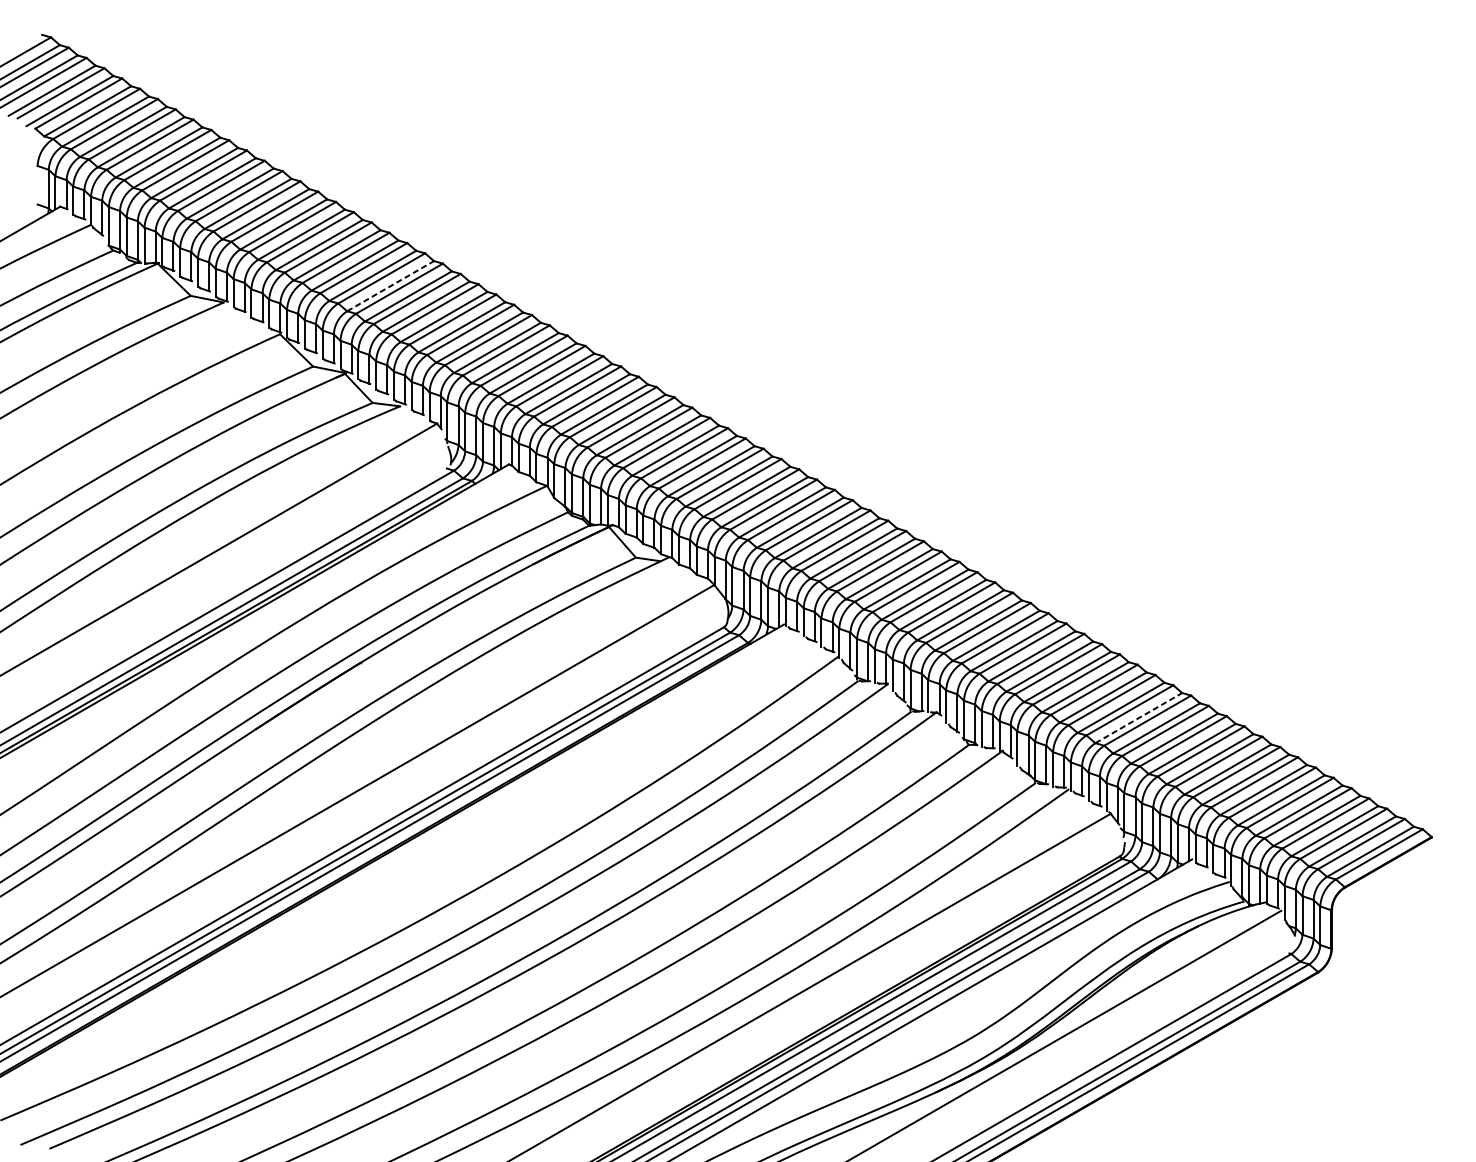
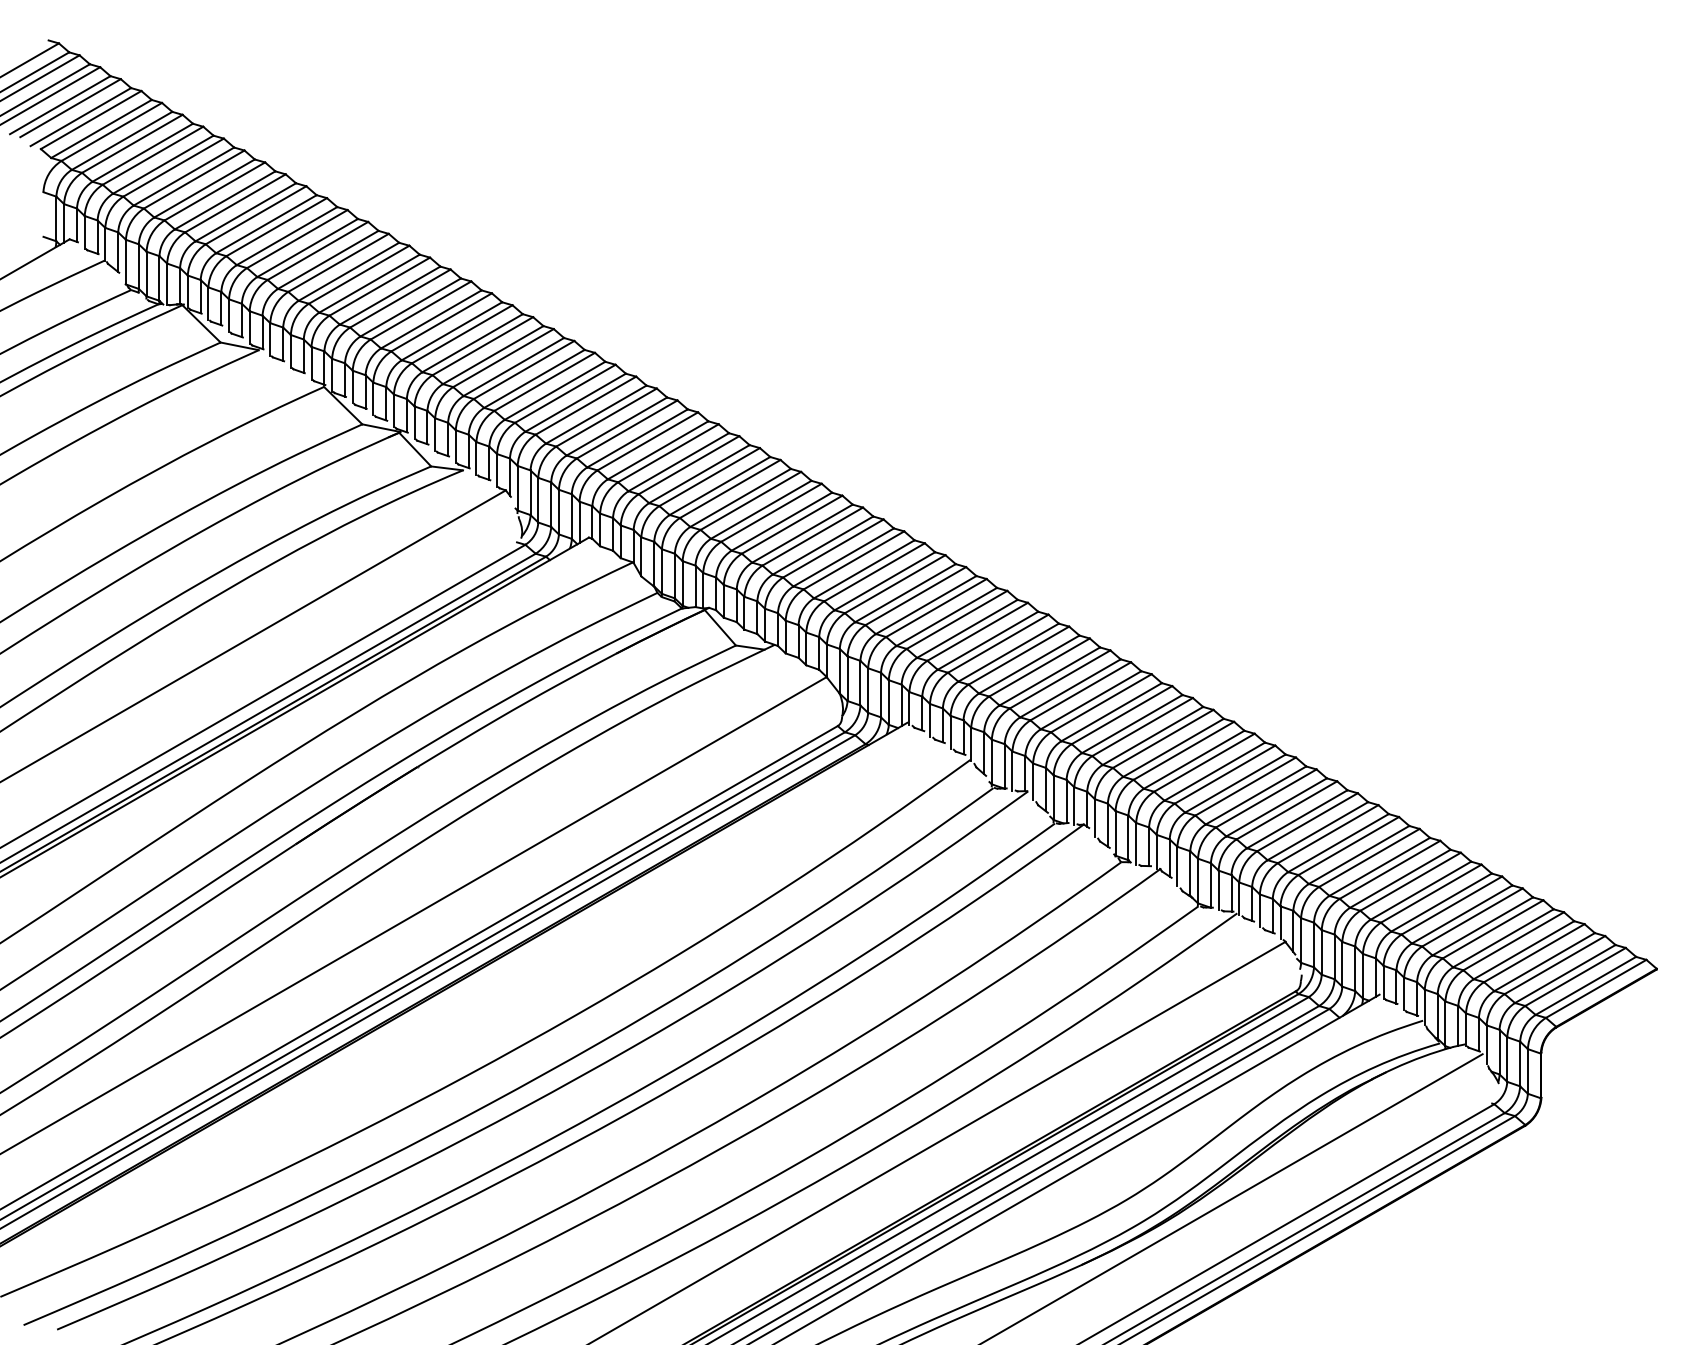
line: (391, 286) -> (452, 331), dashed -> solid
line: (1139, 717) -> (1318, 830), dashed -> solid

